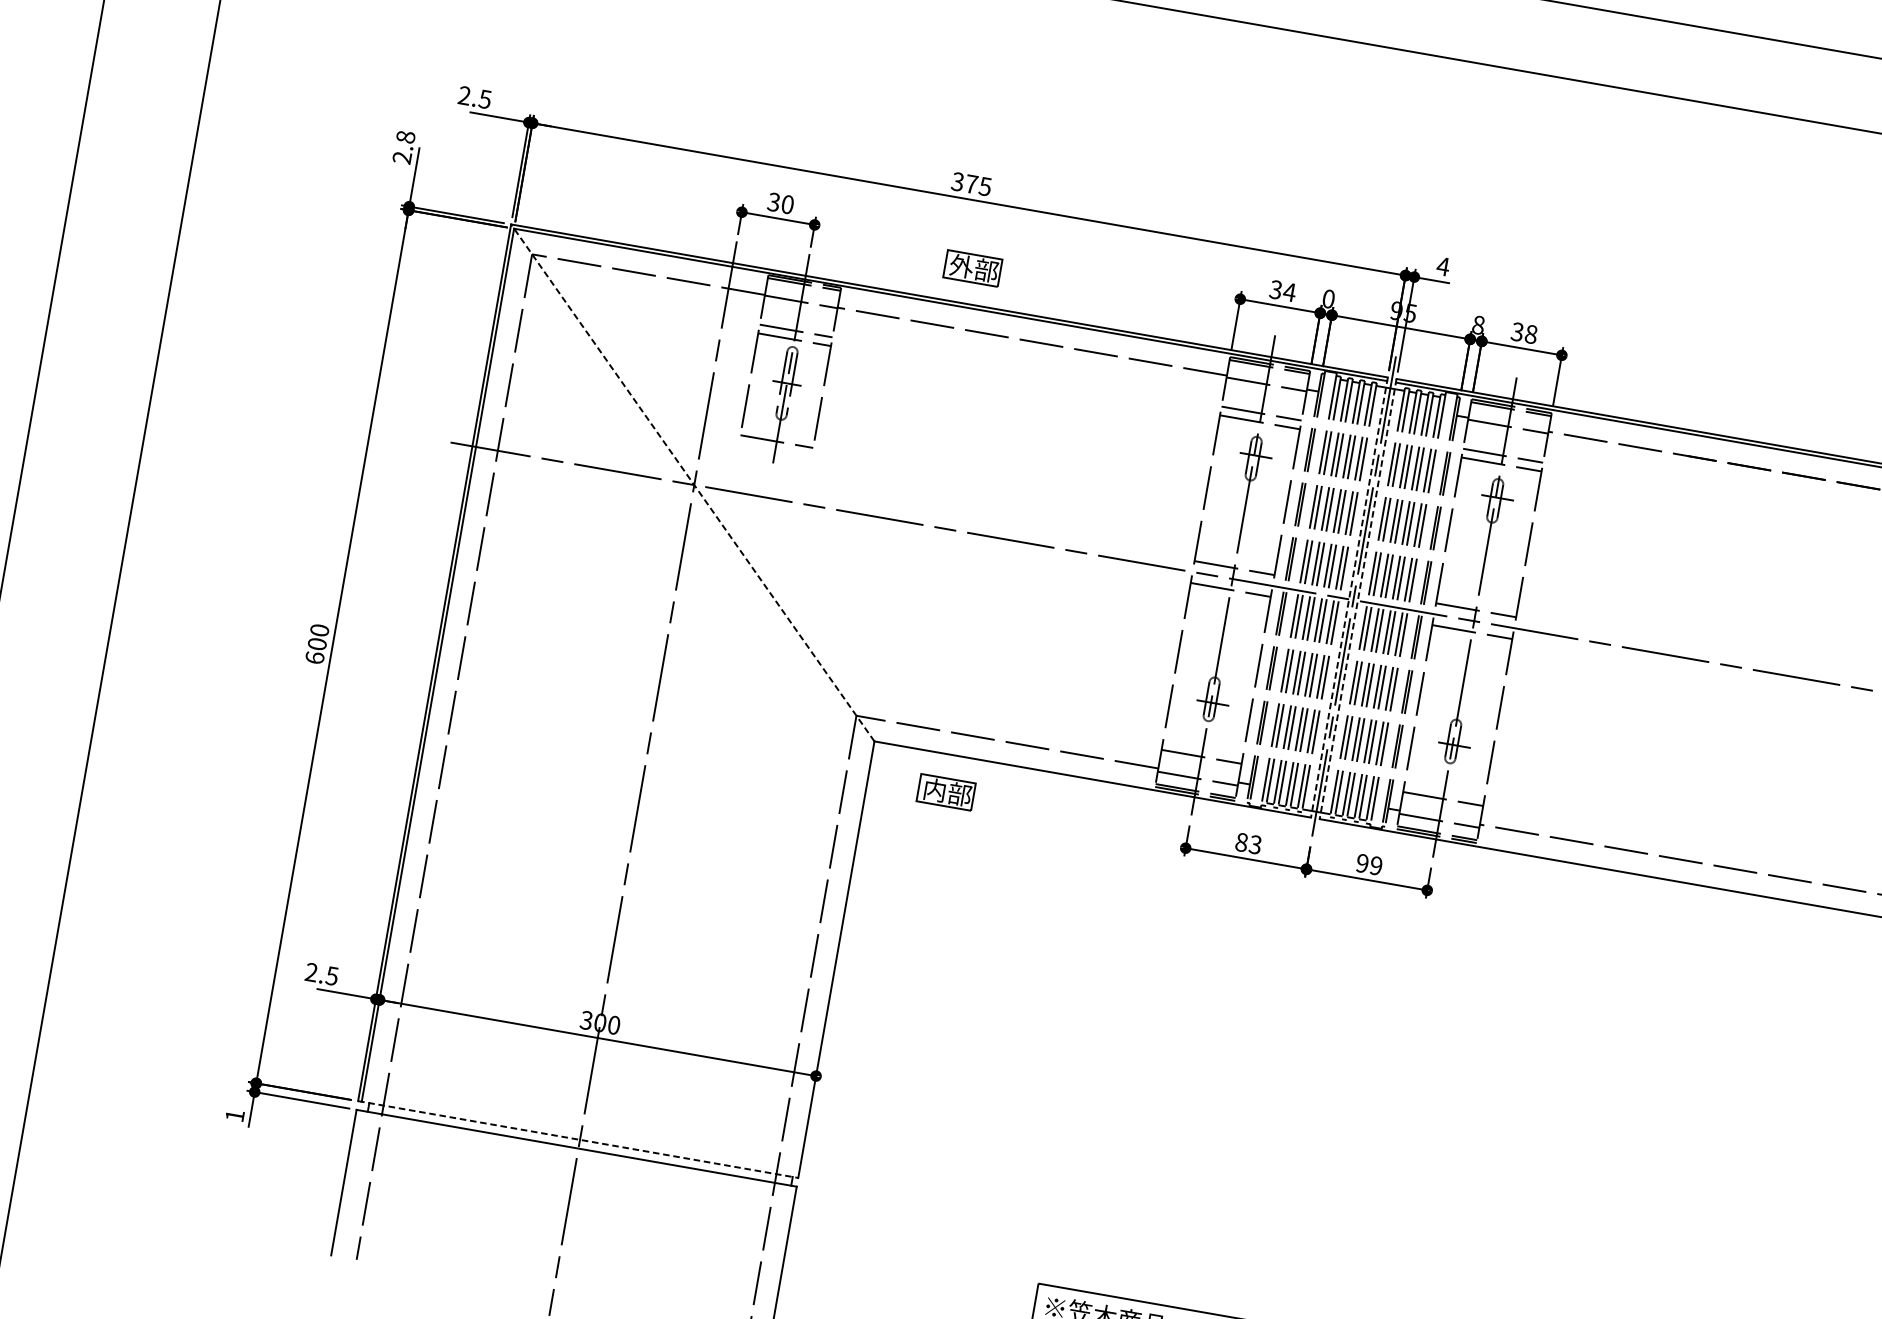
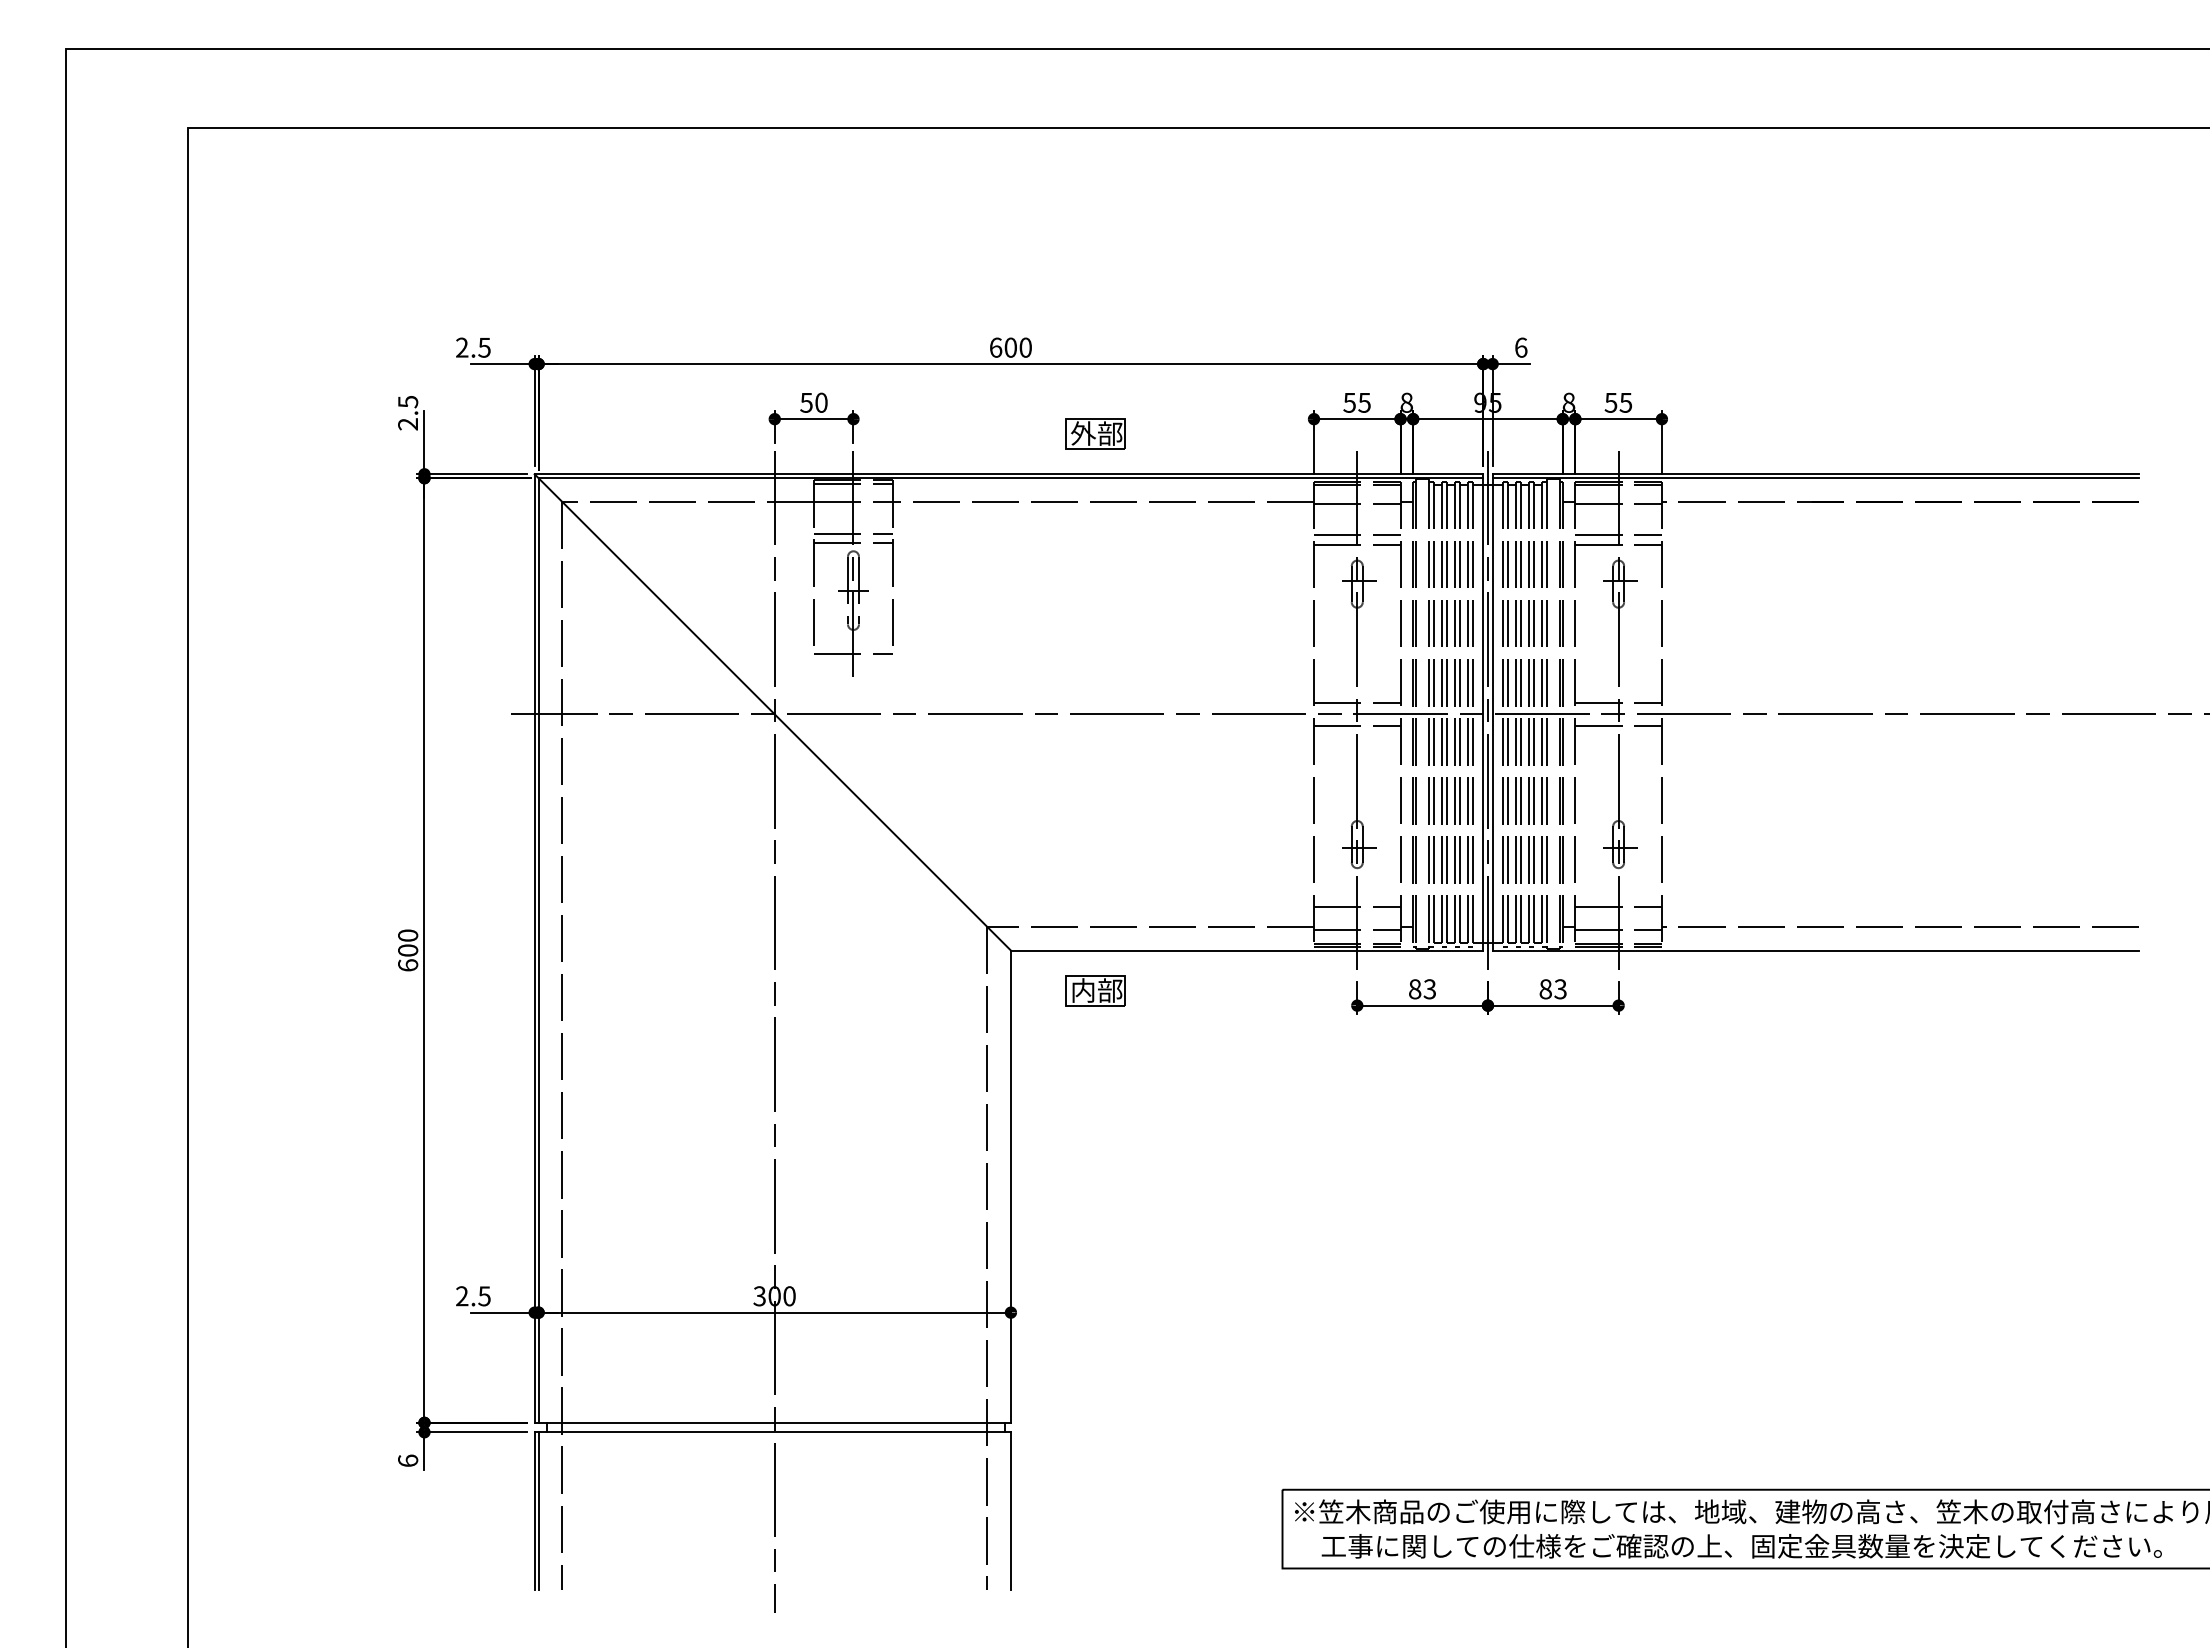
text: (406, 136) -> (408, 401), 2.8 -> 2.5
text: (971, 184) -> (1010, 347), 375 -> 600
text: (773, 201) -> (806, 402), 30 -> 50
text: (1442, 266) -> (1520, 347), 4 -> 6
part: (972, 268) -> (1095, 433), moved
text: (1283, 290) -> (1357, 402), 34 -> 55
text: (1328, 298) -> (1406, 402), 0 -> 8
text: (1524, 332) -> (1618, 402), 38 -> 55
line: (692, 482) -> (772, 712), dashed -> solid
line: (1349, 597) -> (1483, 712), dashed -> solid
line: (1357, 599) -> (1492, 712), dashed -> solid
text: (1368, 864) -> (1552, 989), 99 -> 83
text: (235, 1115) -> (408, 1460), 1 -> 6
line: (578, 1139) -> (773, 1422), dashed -> solid
line: (347, 1182) -> (538, 1510), added

